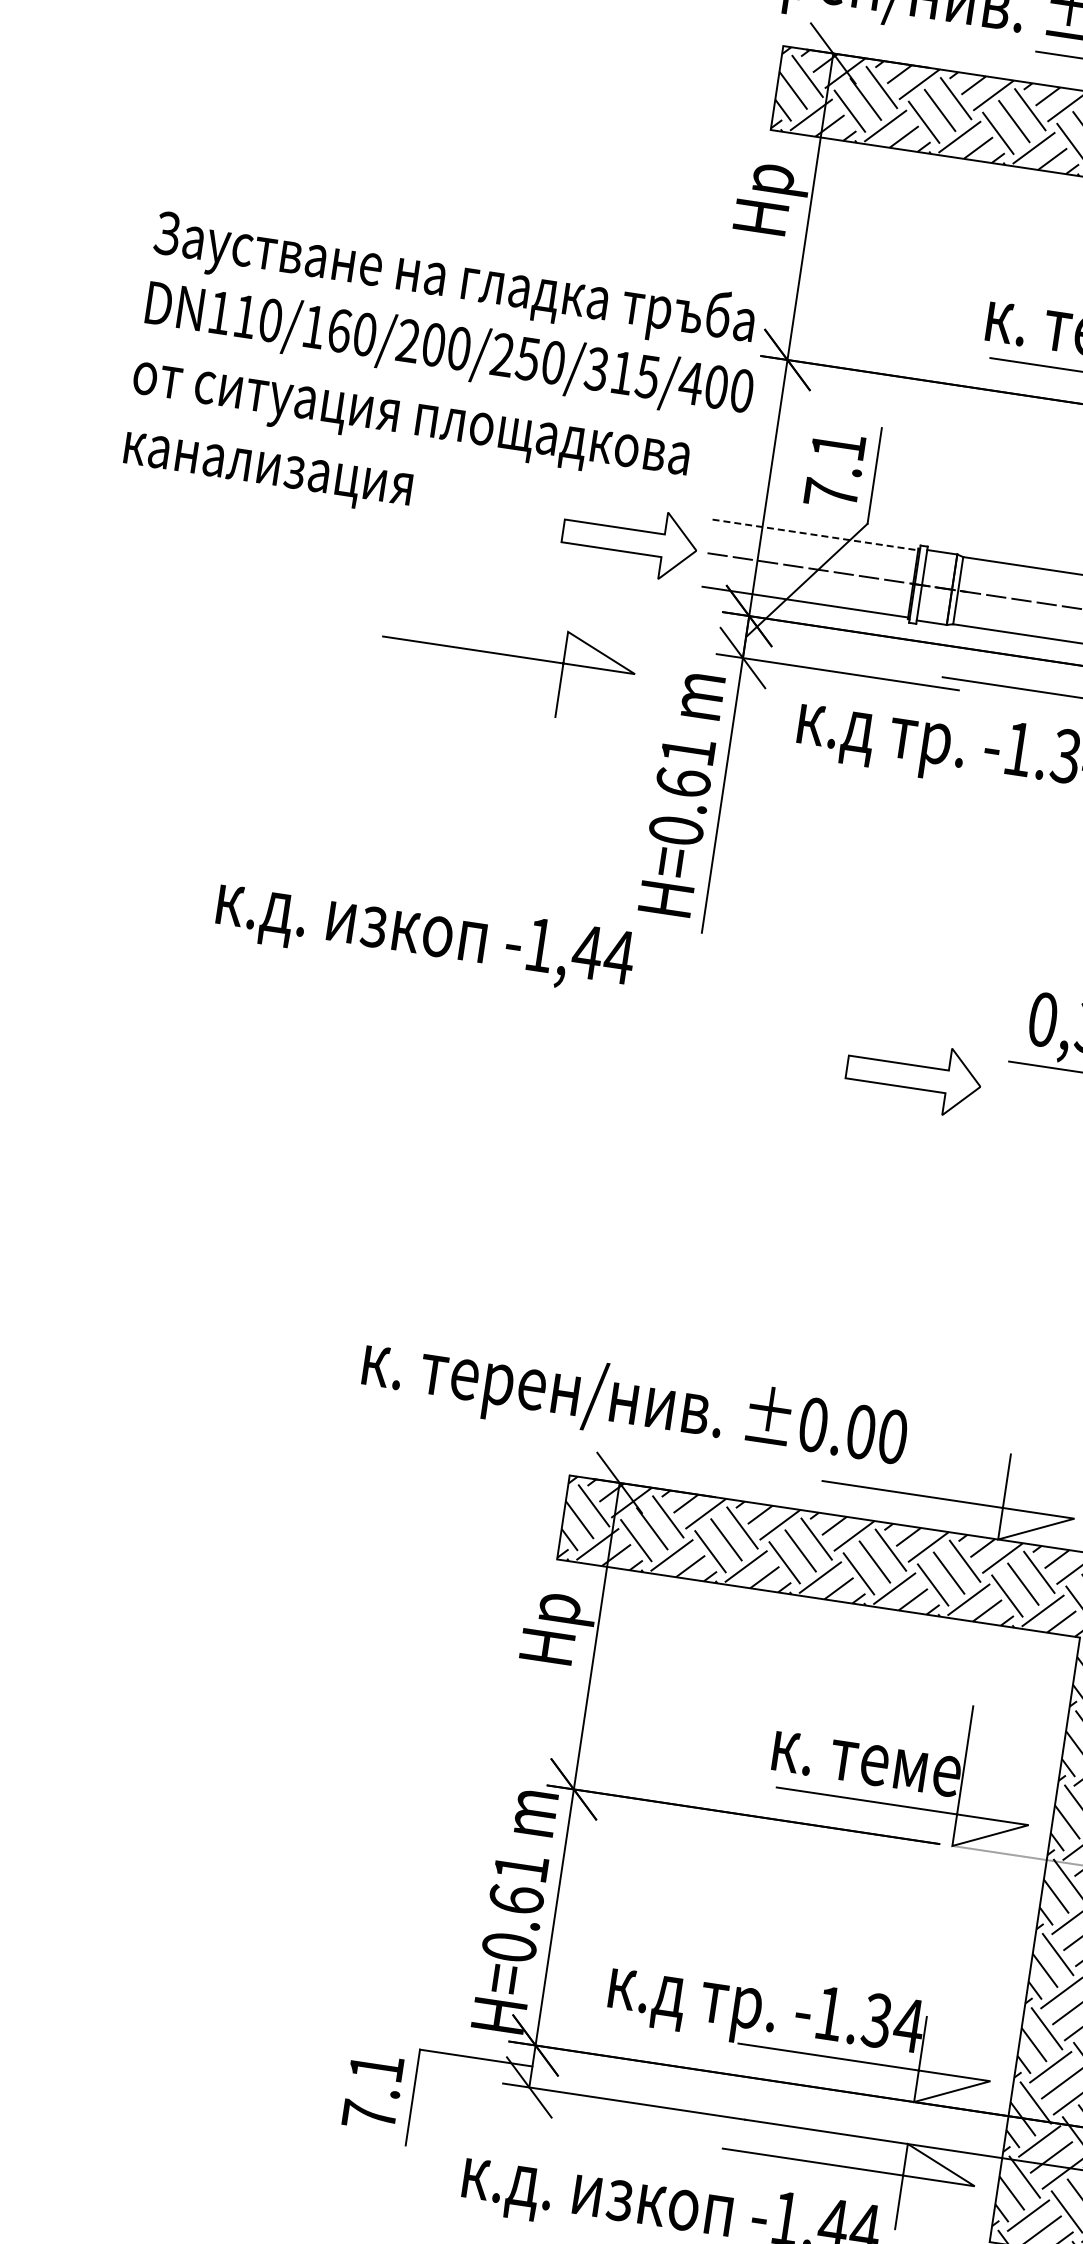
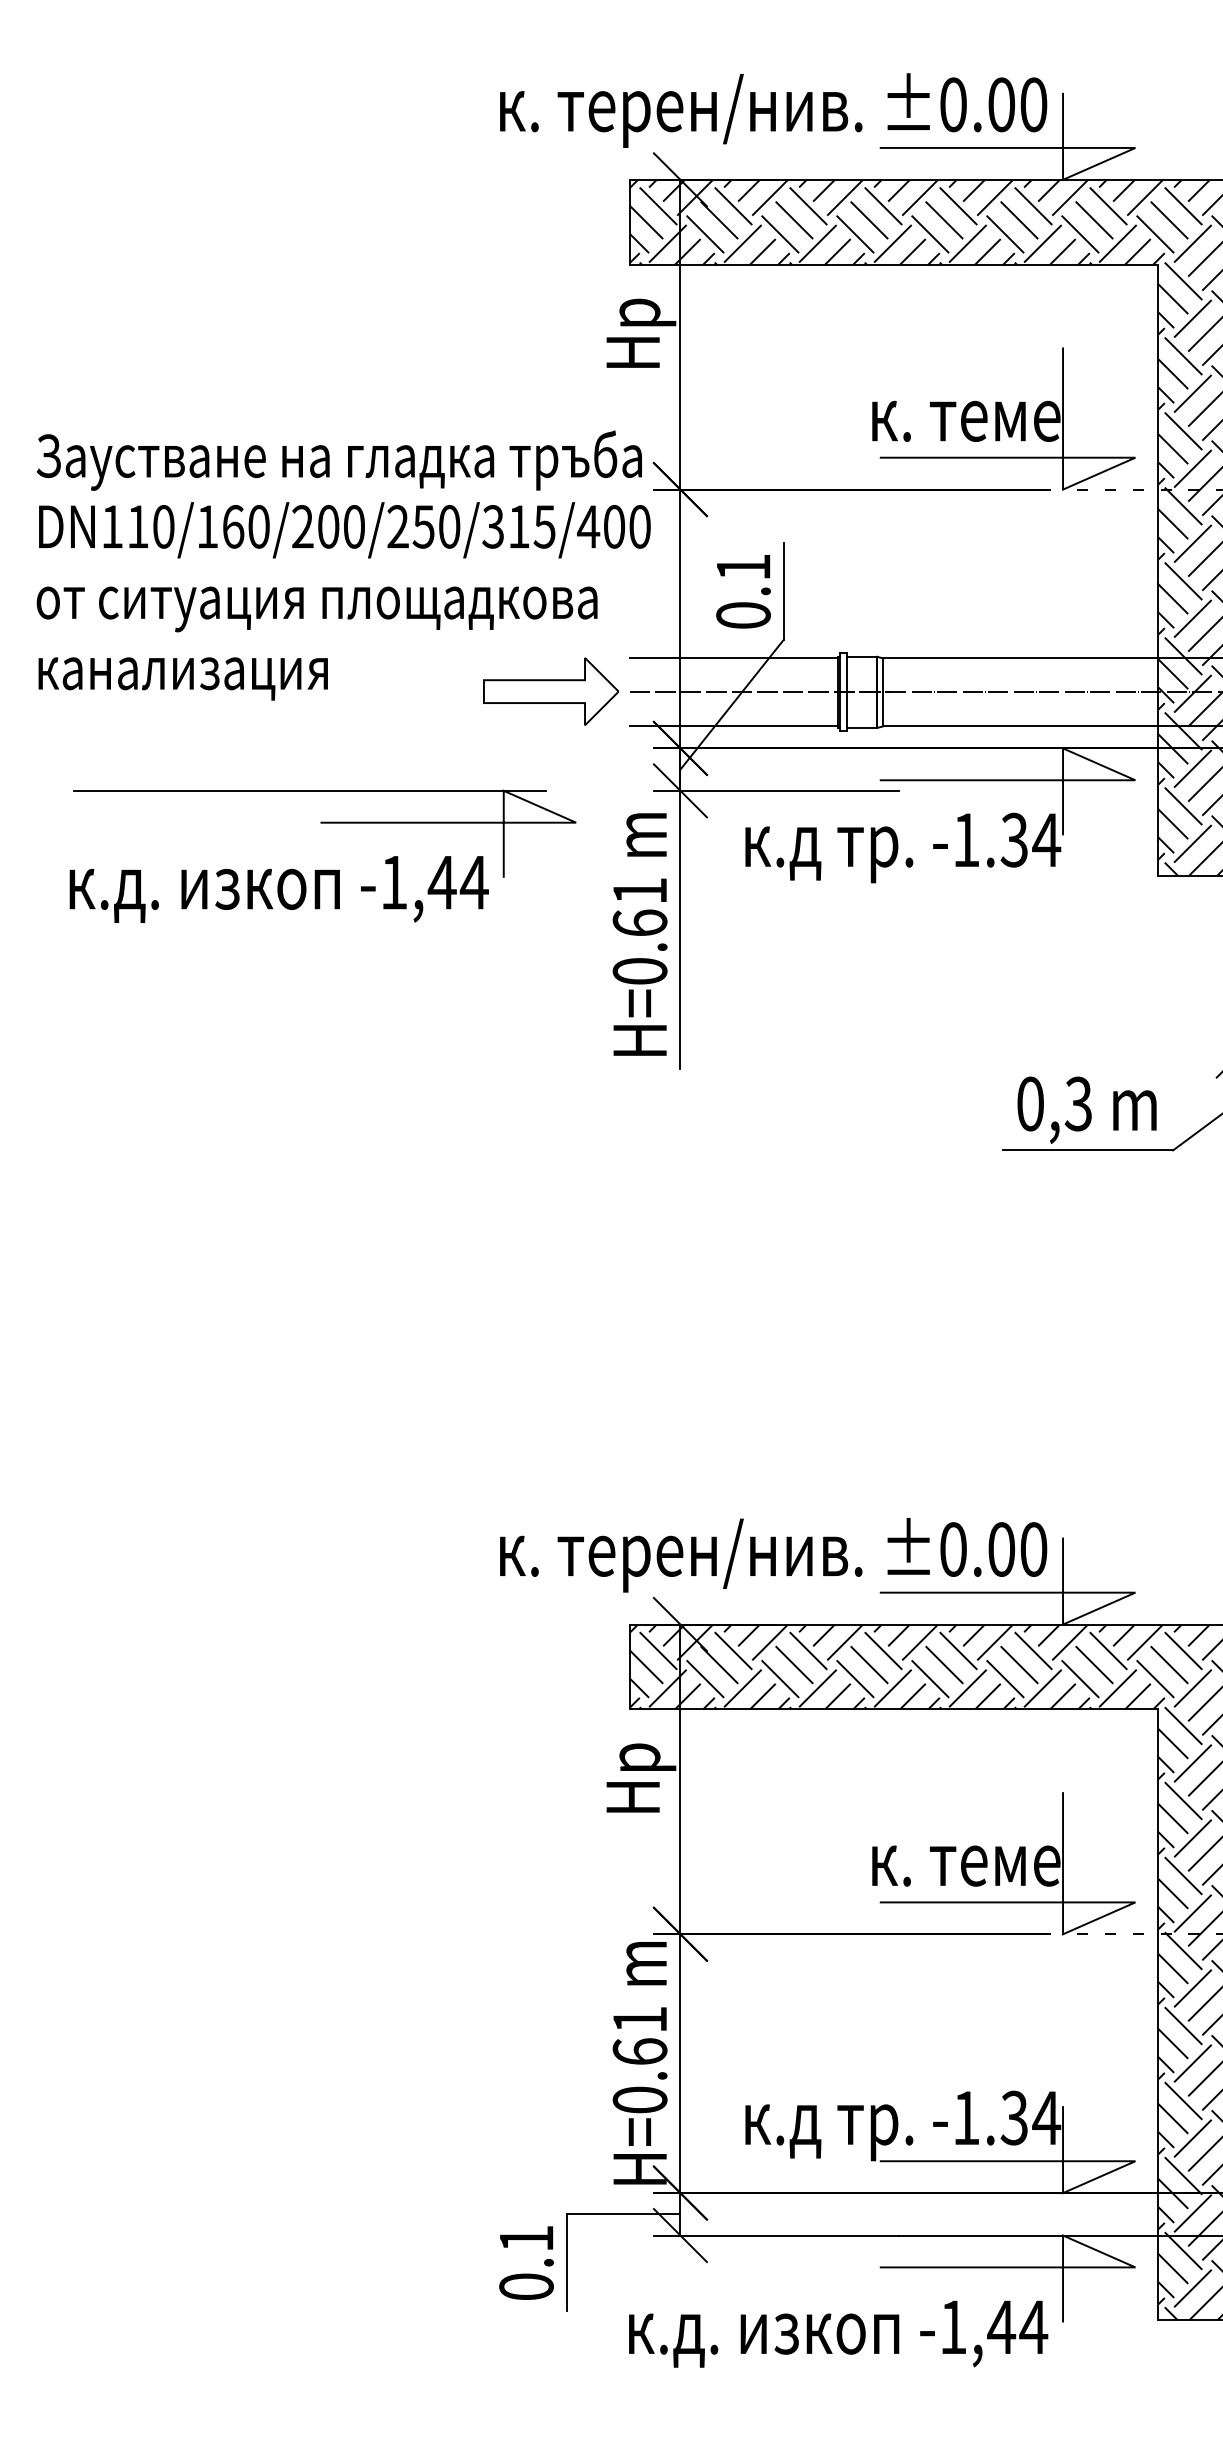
text: (831, 493) -> (743, 615), 7.1 -> 0.1
line: (814, 534) -> (733, 658), dashed -> solid
line: (375, 602) -> (309, 790), added
text: (424, 934) -> (278, 889), moved
part: (914, 1076) -> (911, 1179), removed
text: (634, 1404) -> (773, 1555), moved
text: (369, 2115) -> (526, 2286), 7.1 -> 0.1

